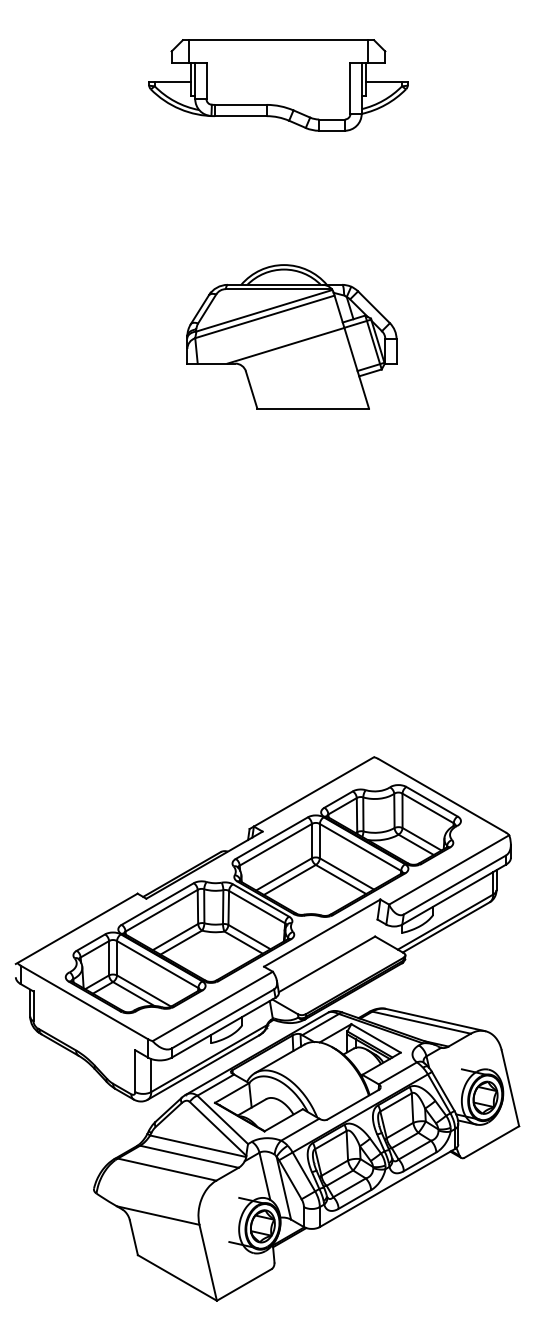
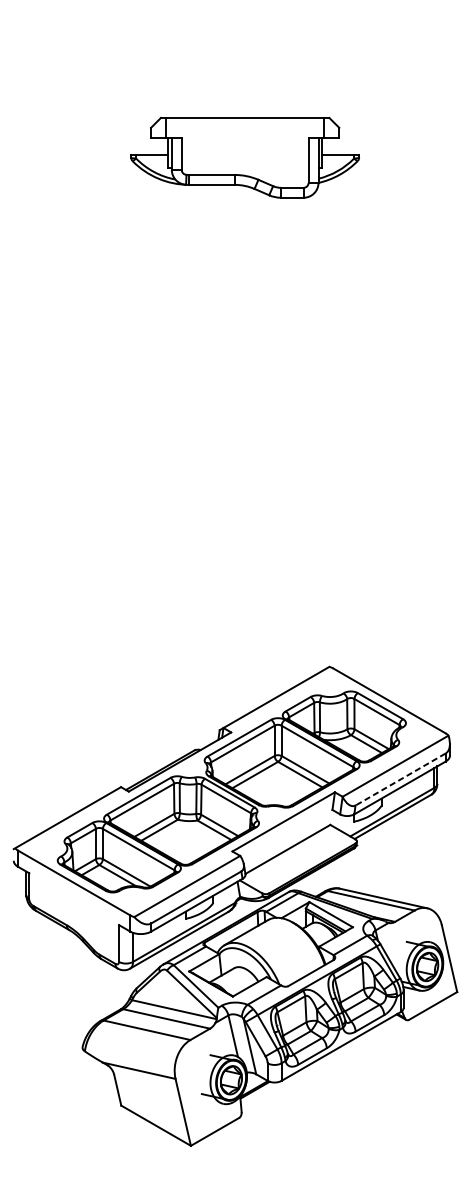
part: (278, 85) -> (245, 157), moved
part: (291, 336) -> (256, 296), removed
line: (454, 885) -> (400, 779), solid -> dashed

